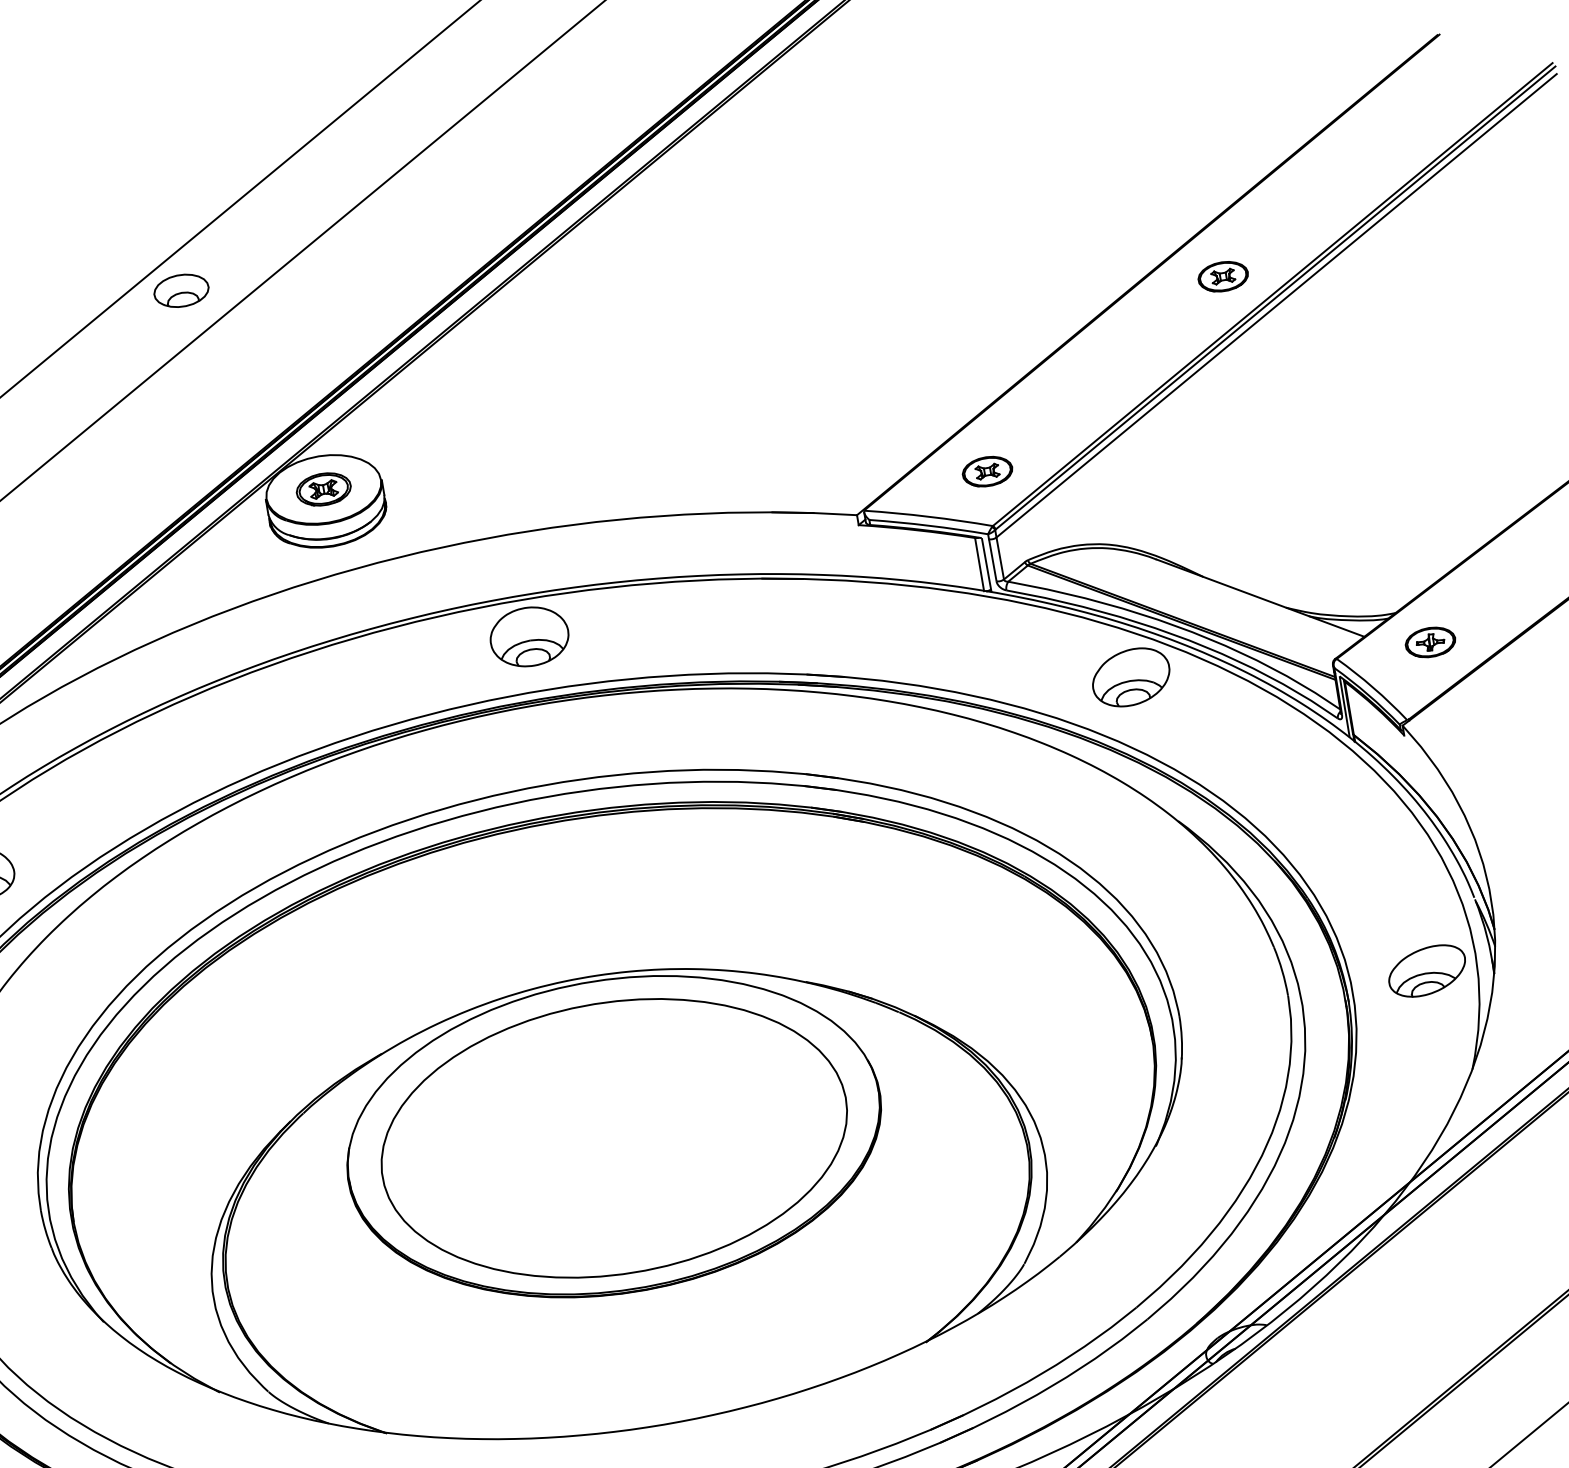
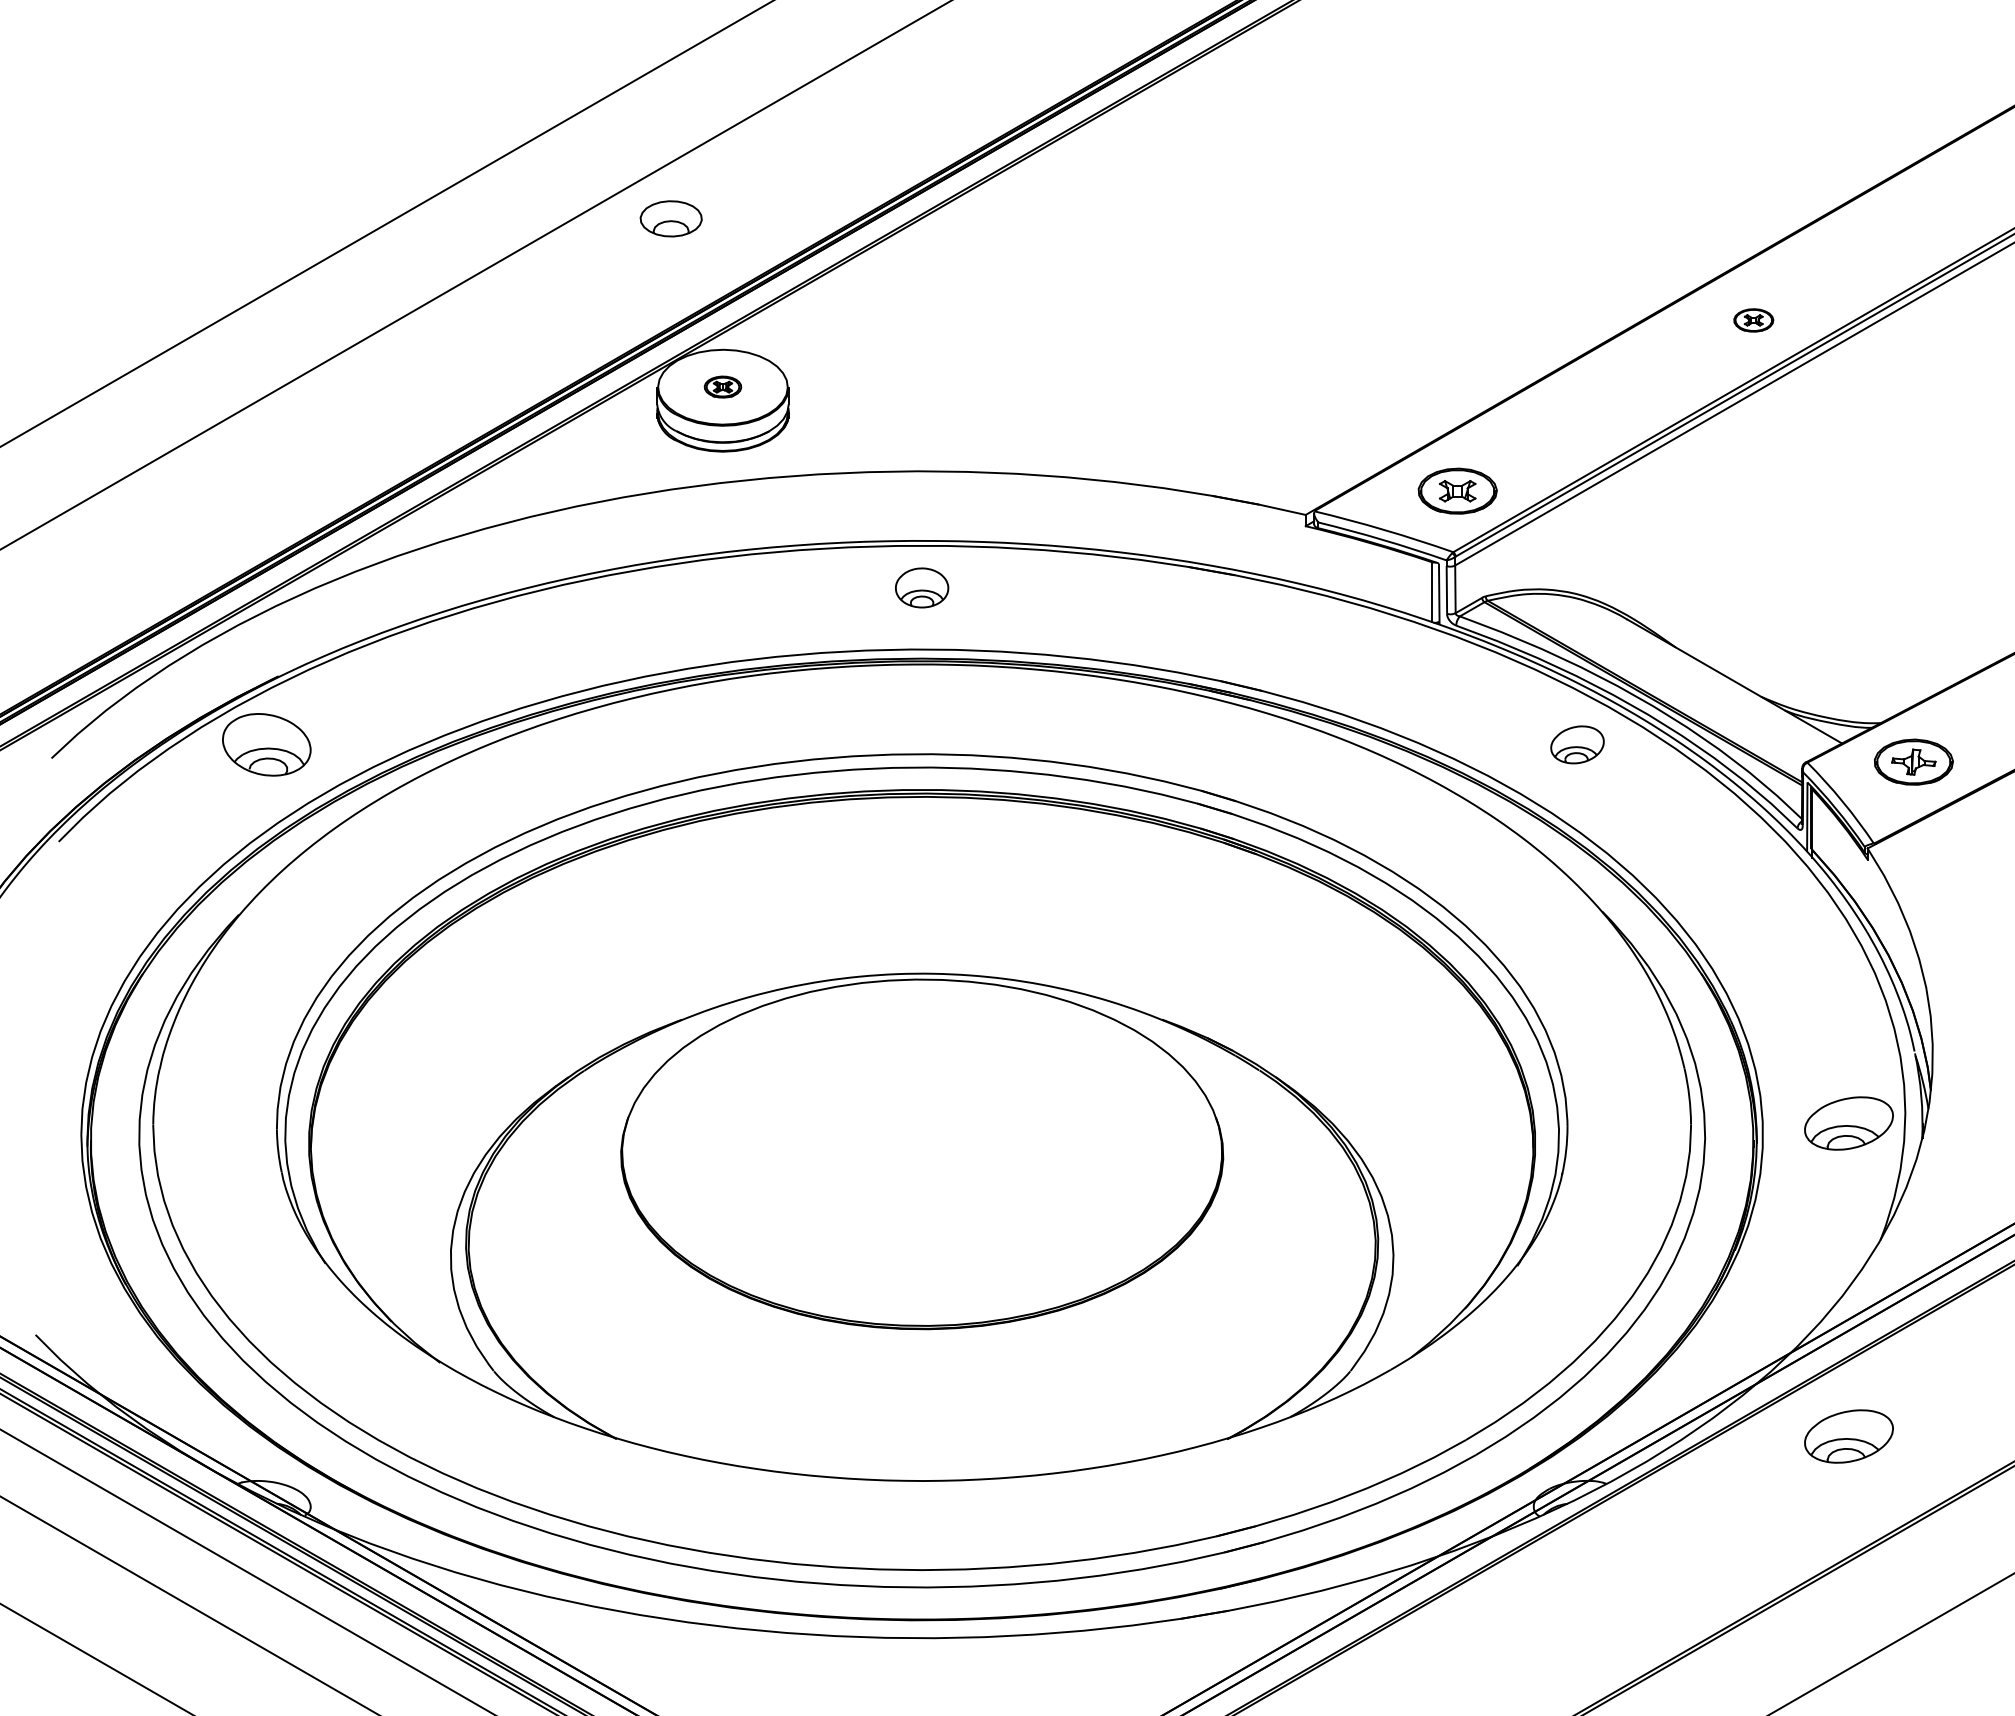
part: (1223, 276) -> (1753, 320), size x0.7
part: (180, 290) -> (670, 218), moved
part: (987, 471) -> (1457, 491), size x1.4
part: (323, 488) -> (722, 386), size x0.6
part: (528, 636) -> (921, 587), size x0.6
part: (1430, 642) -> (1913, 761), size x1.4
part: (1131, 677) -> (1577, 744), size x0.6
part: (613, 1137) -> (921, 1155), removed
part: (1473, 1247) -> (1848, 1436), added

